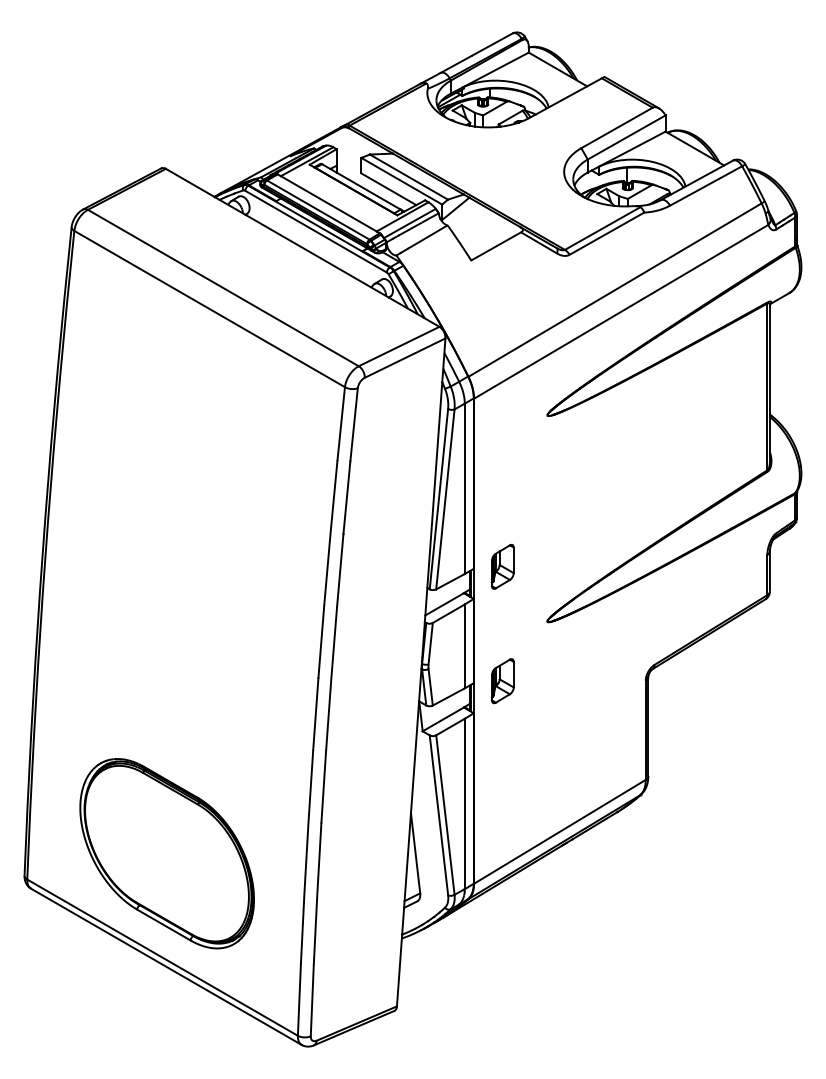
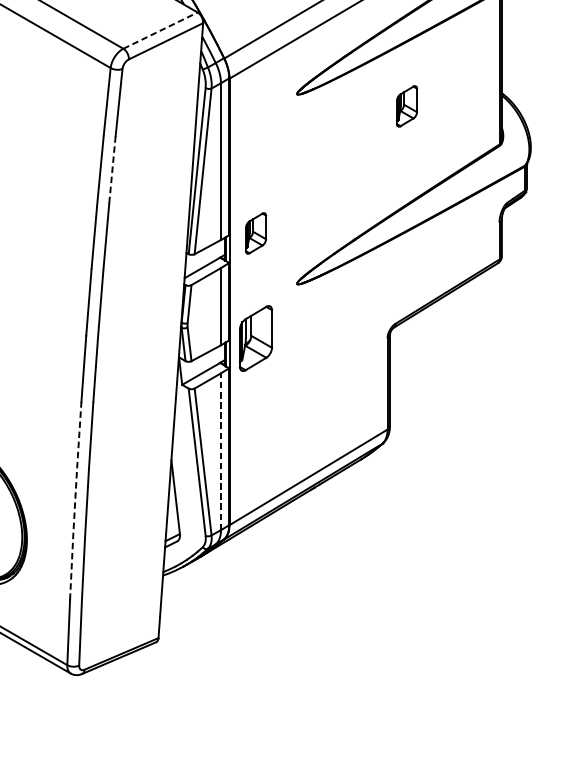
line: (399, 346) -> (160, 30), solid -> dashed
part: (666, 428) -> (406, 106), added
line: (346, 497) -> (112, 169), solid -> dashed
part: (502, 681) -> (255, 339), size x1.6
line: (464, 803) -> (220, 451), solid -> dashed
line: (306, 857) -> (75, 501), solid -> dashed

